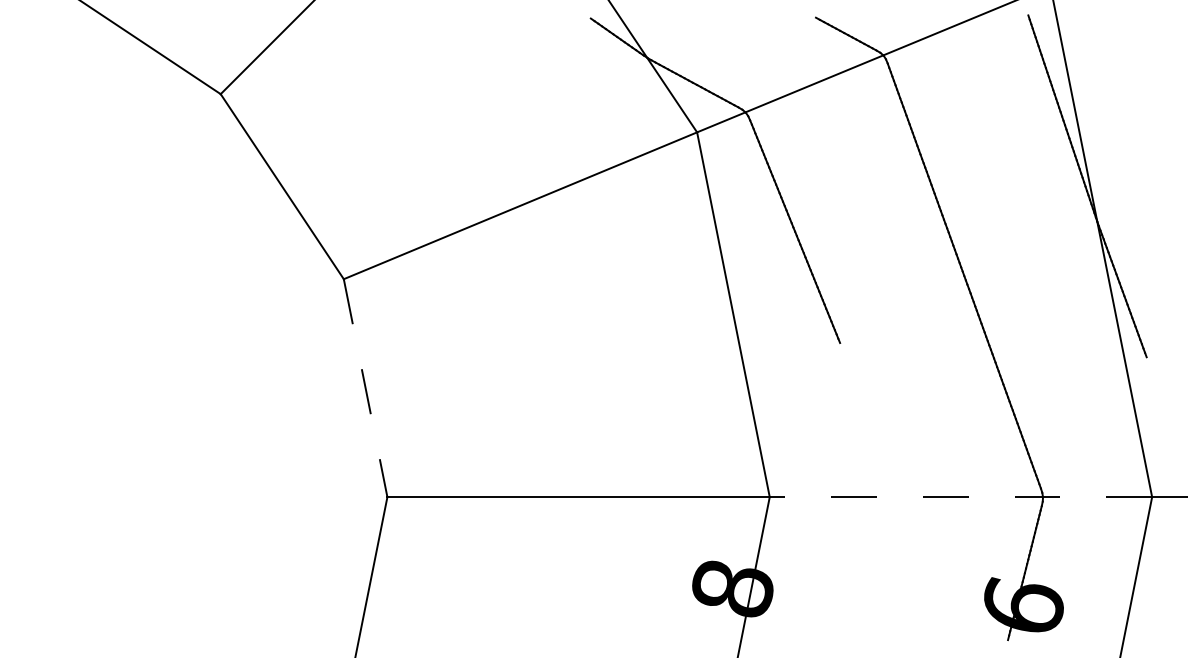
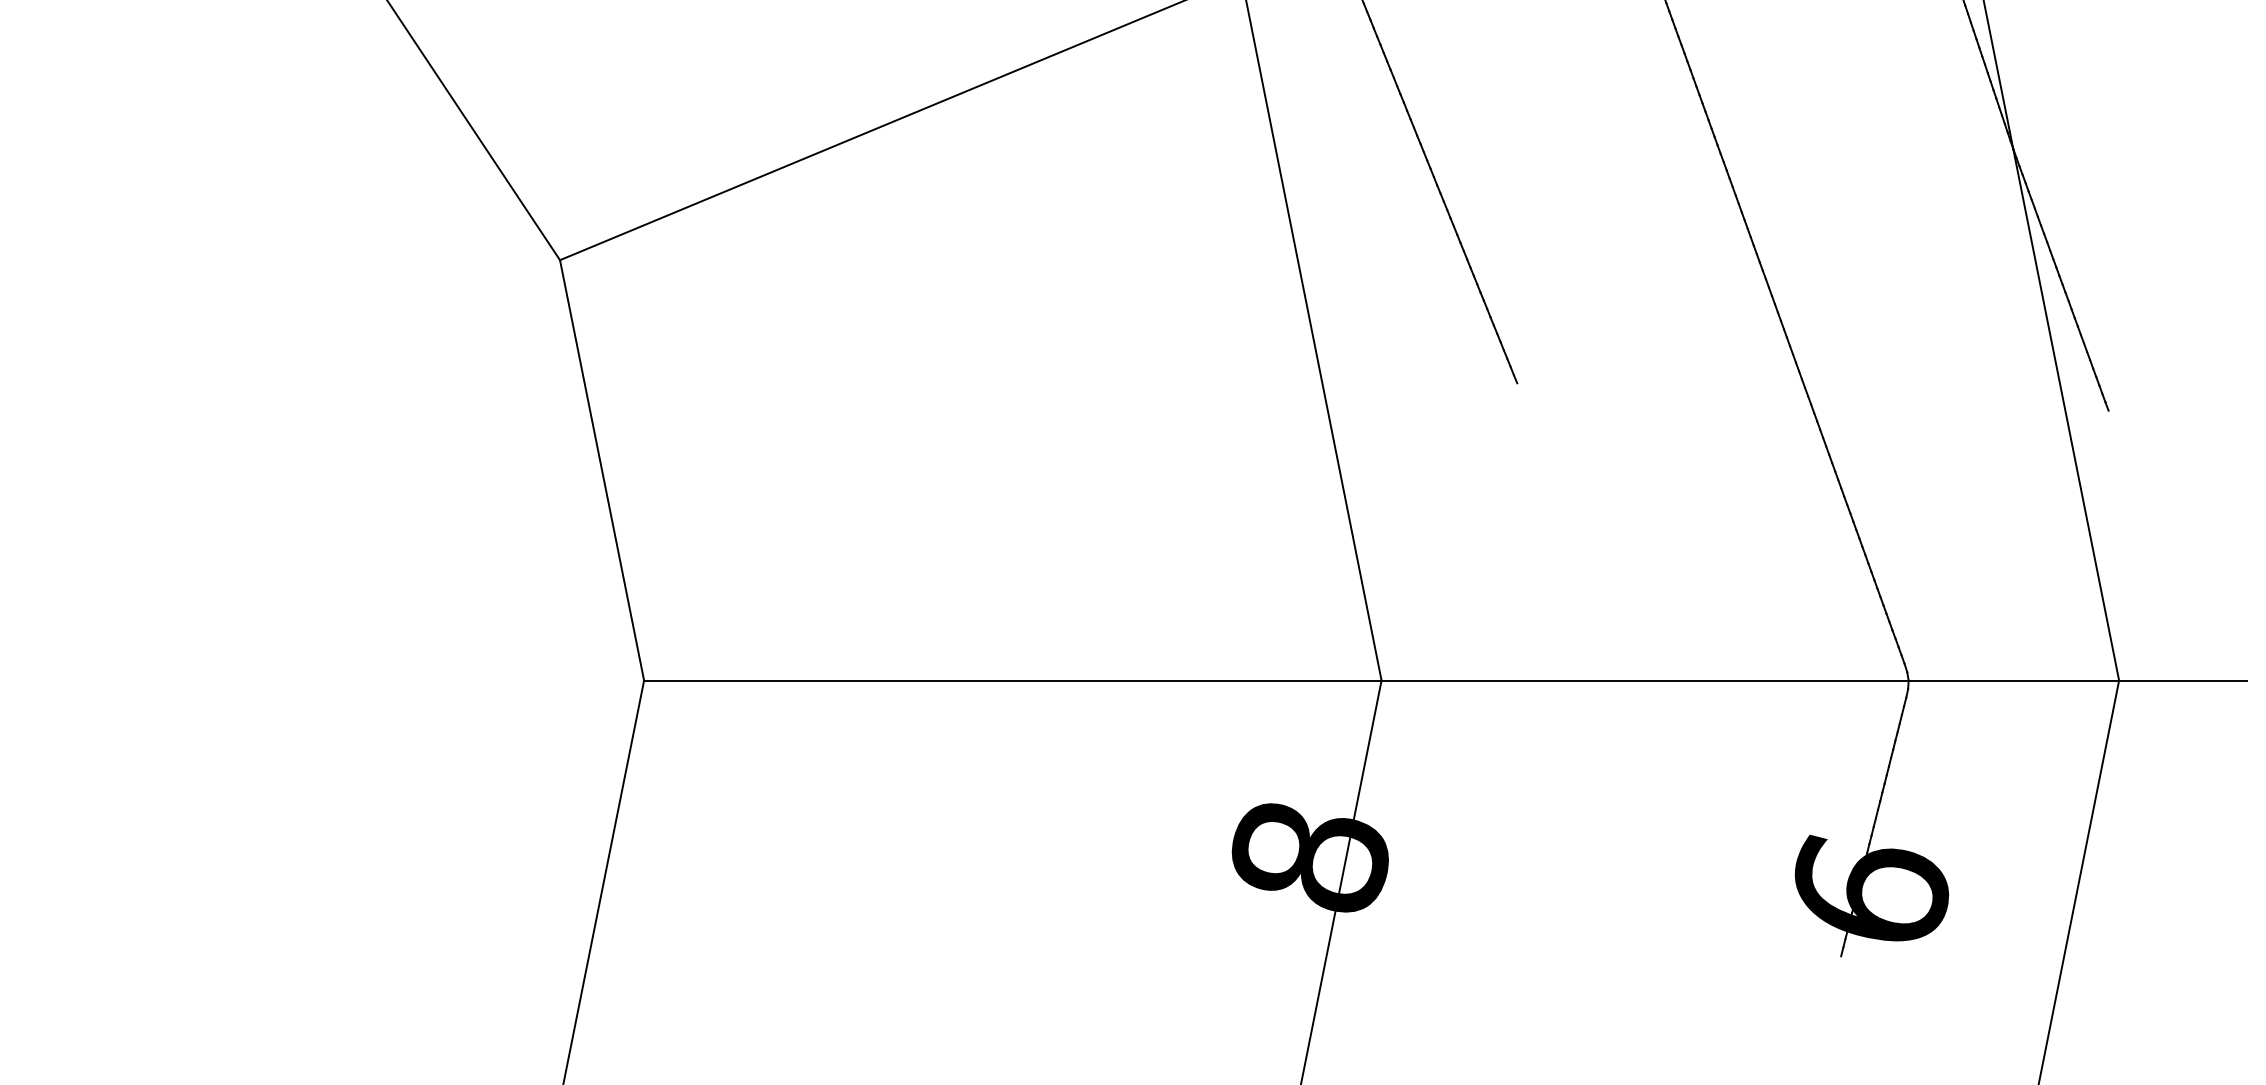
line: (365, 388) -> (601, 471), dashed -> solid
line: (960, 497) -> (1749, 681), dashed -> solid

